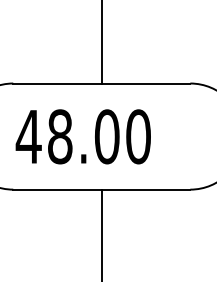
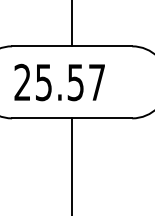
text: (83, 136) -> (59, 82), 48.00 -> 25.57

